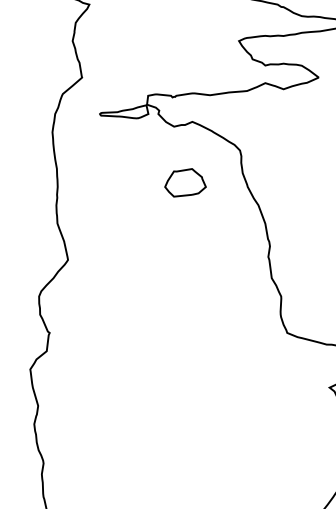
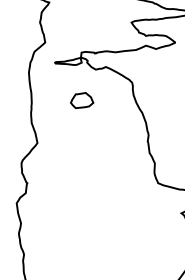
part: (186, 182) -> (82, 100), moved

